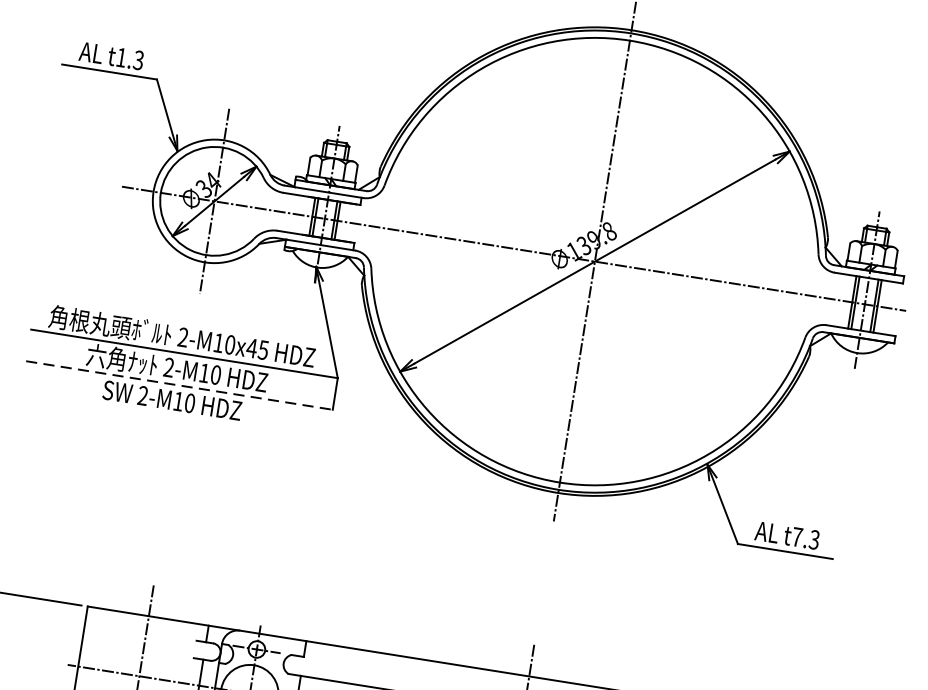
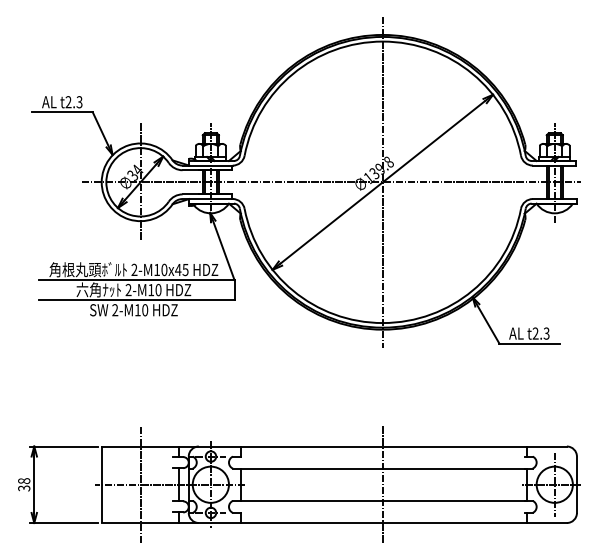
text: (121, 58) -> (68, 102), t1.3 -> t2.3
line: (178, 385) -> (136, 300), dashed -> solid
text: (797, 536) -> (535, 333), t7.3 -> t2.3

